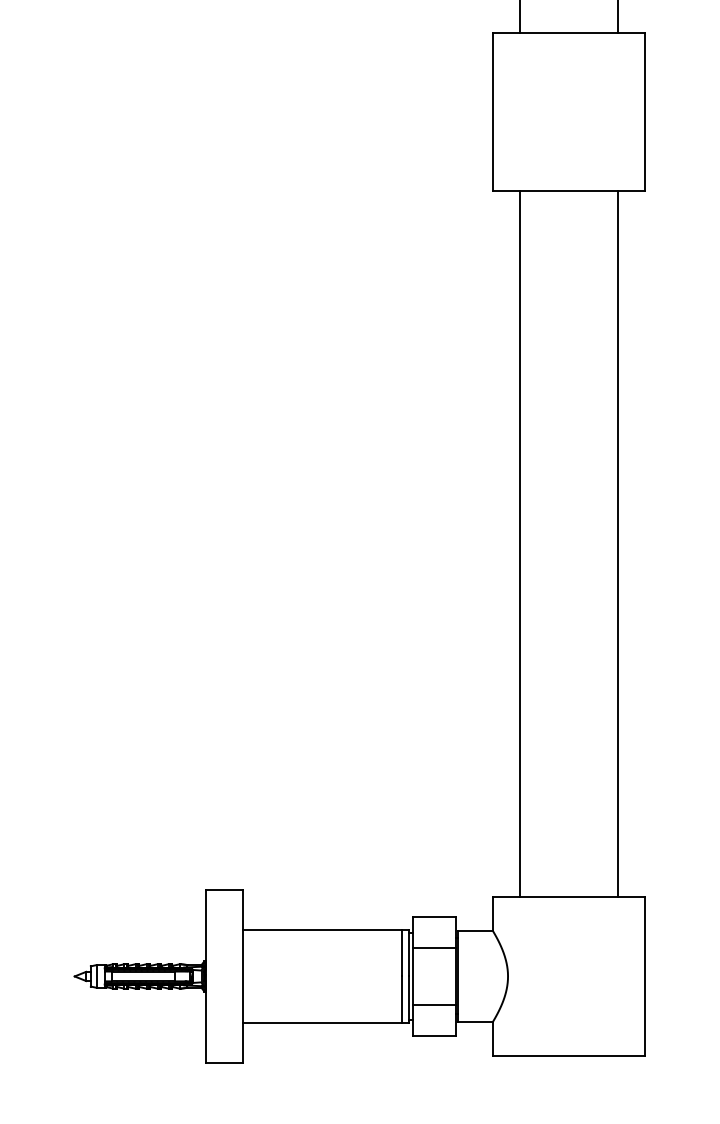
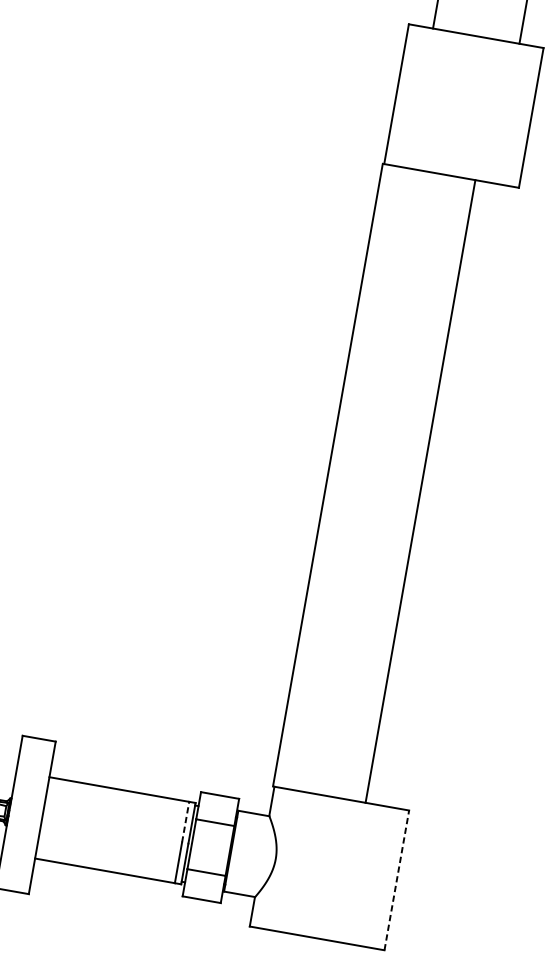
line: (519, 544) -> (327, 475), moved
line: (617, 544) -> (420, 491), moved
line: (401, 952) -> (185, 821), solid -> dashed
line: (645, 975) -> (397, 879), solid -> dashed

